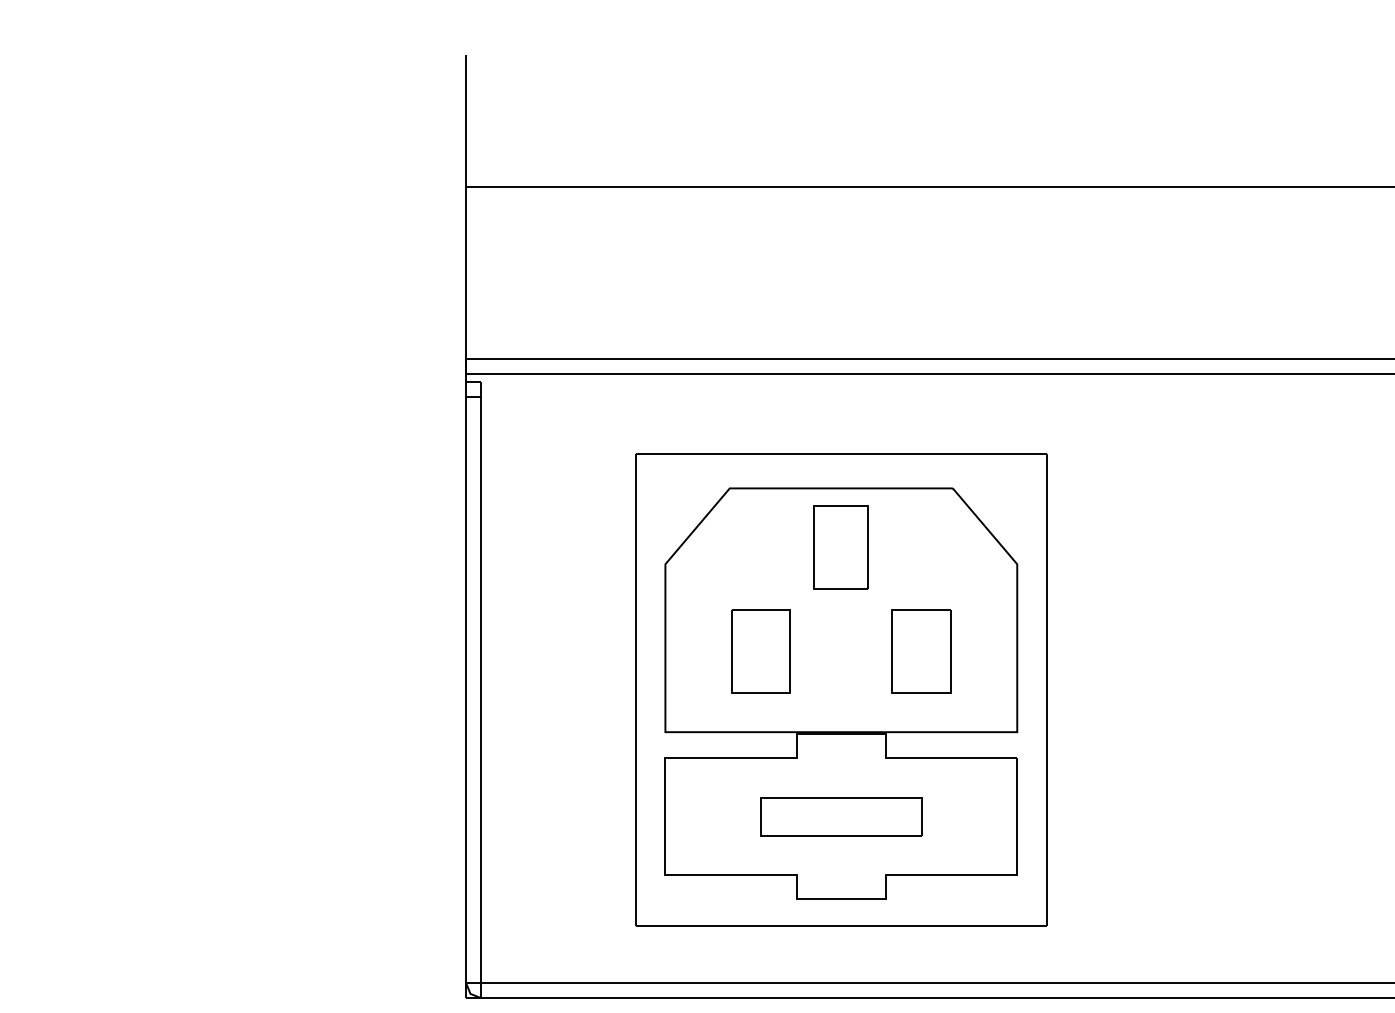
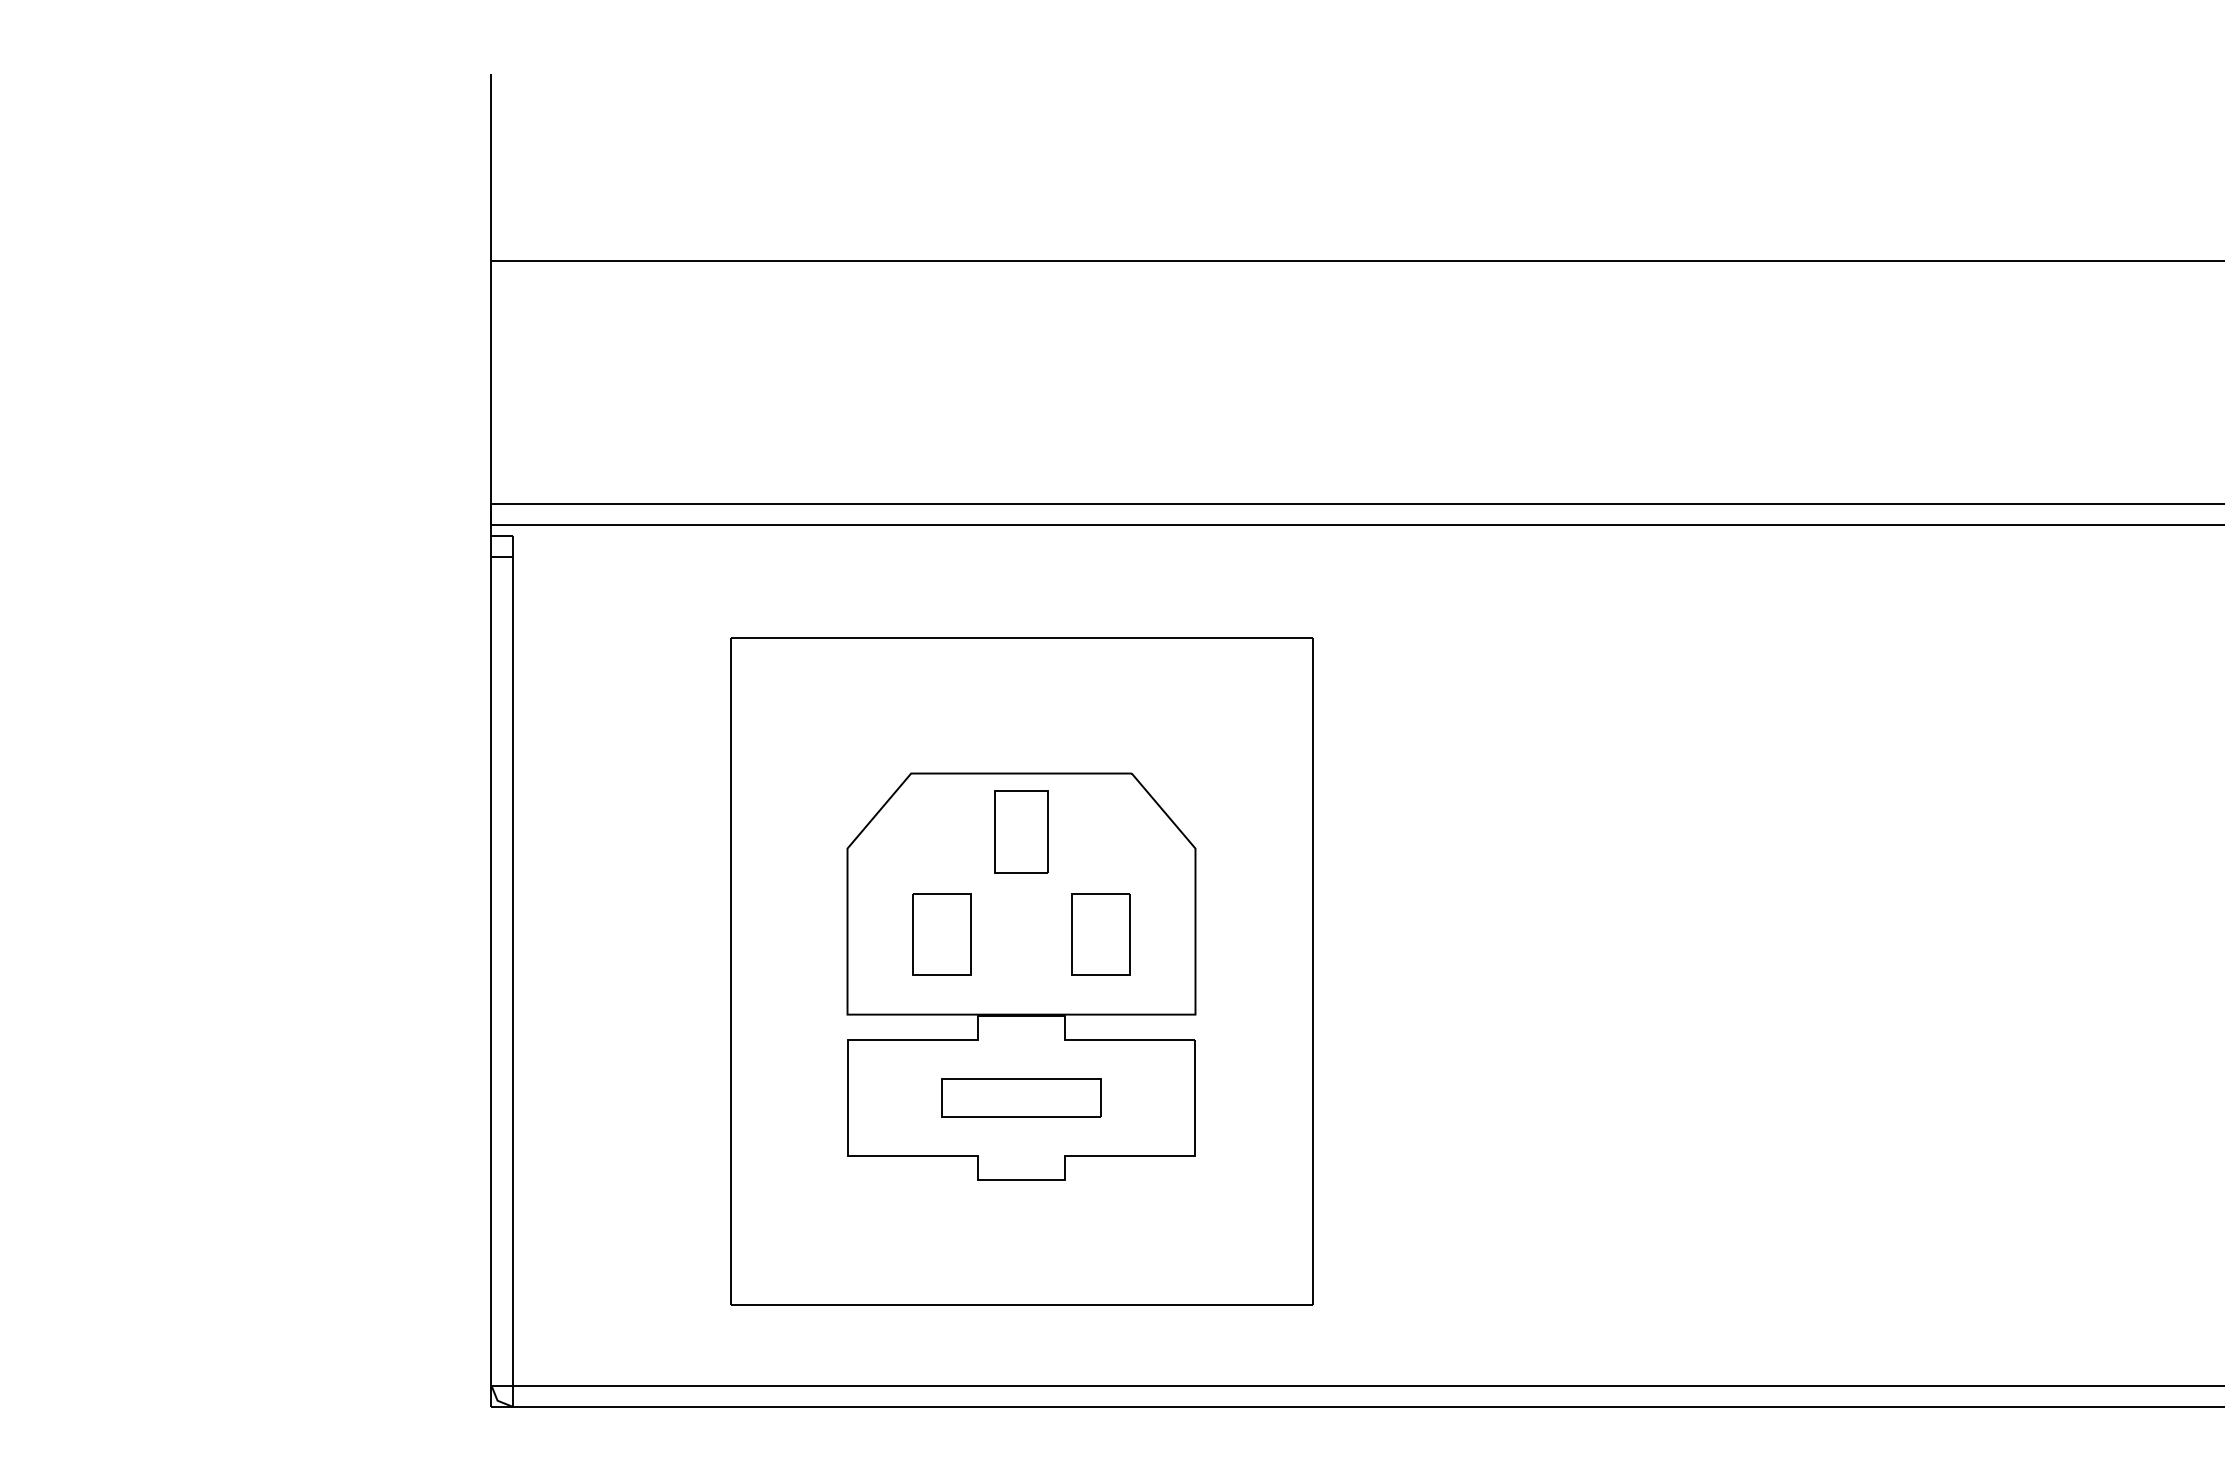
part: (841, 693) -> (1021, 976), size x0.7

